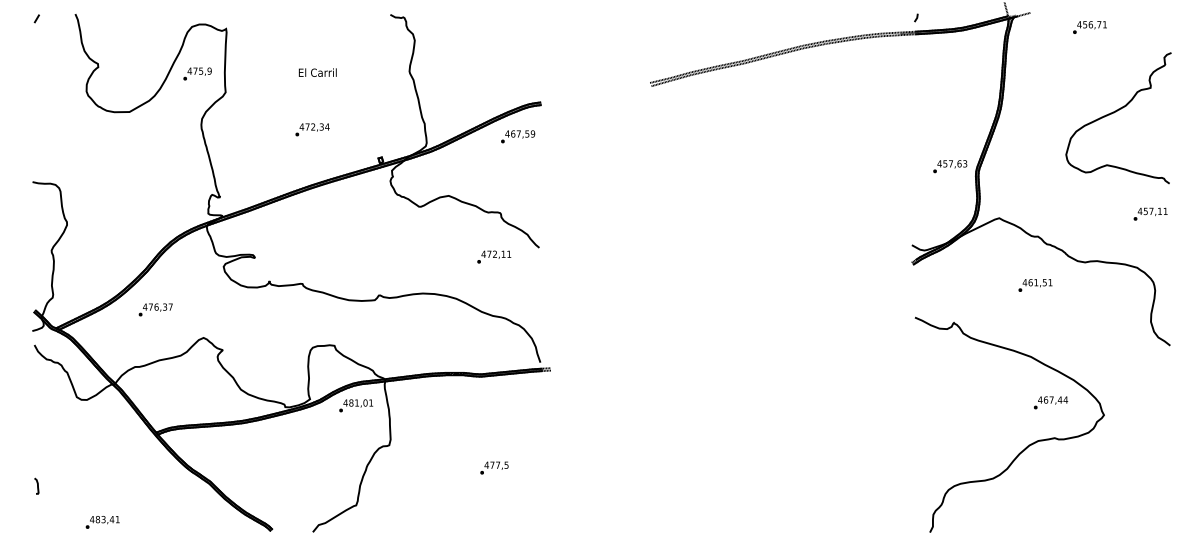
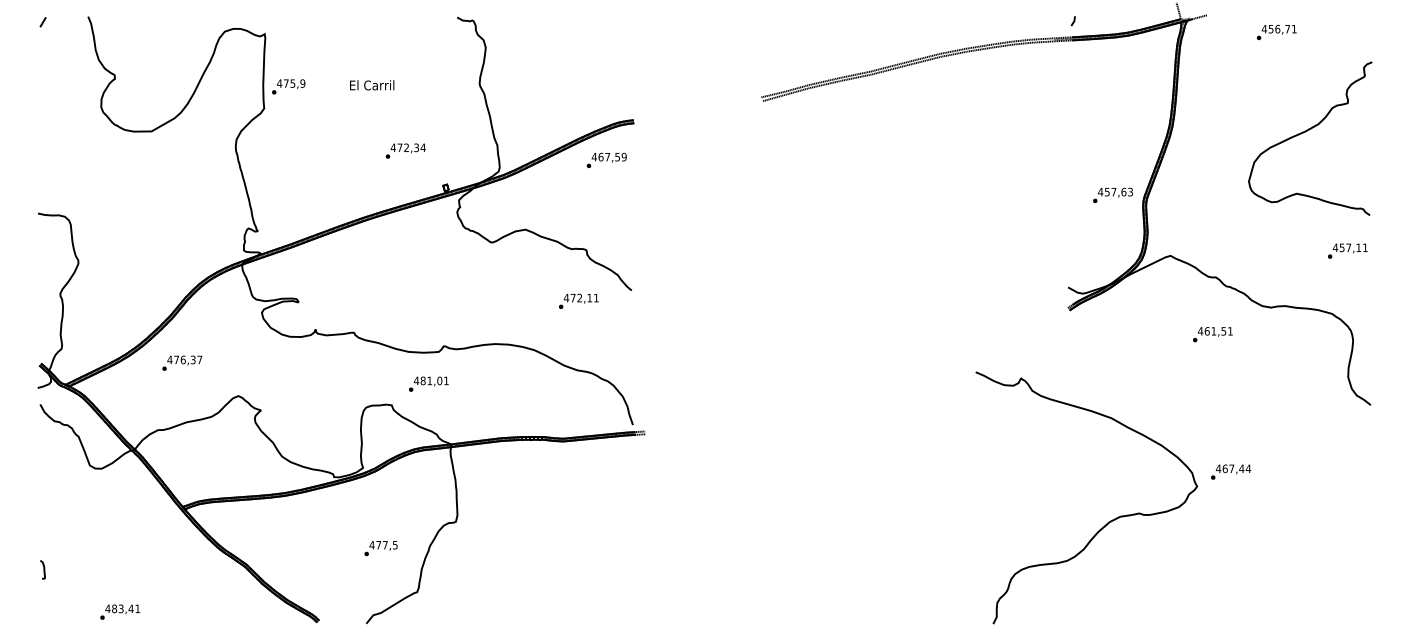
text: (197, 73) -> (288, 86), moved
text: (312, 129) -> (405, 150), moved
text: (356, 405) -> (429, 383), moved
curve: (1027, 445) -> (1107, 522), moved
text: (494, 467) -> (381, 547), moved

